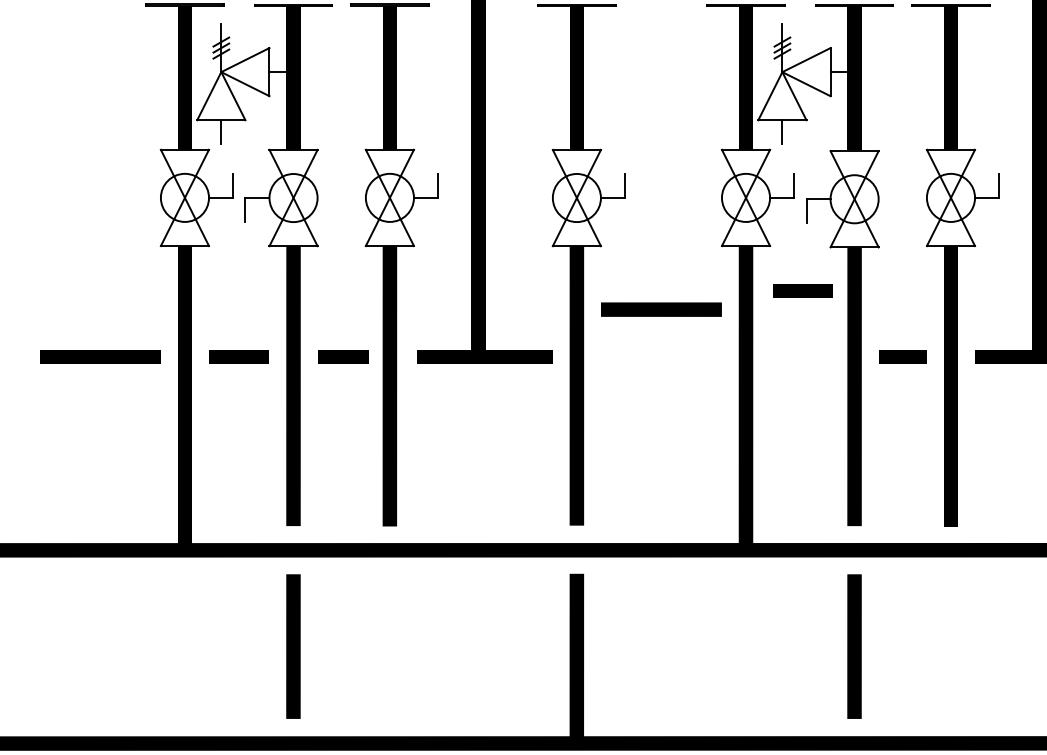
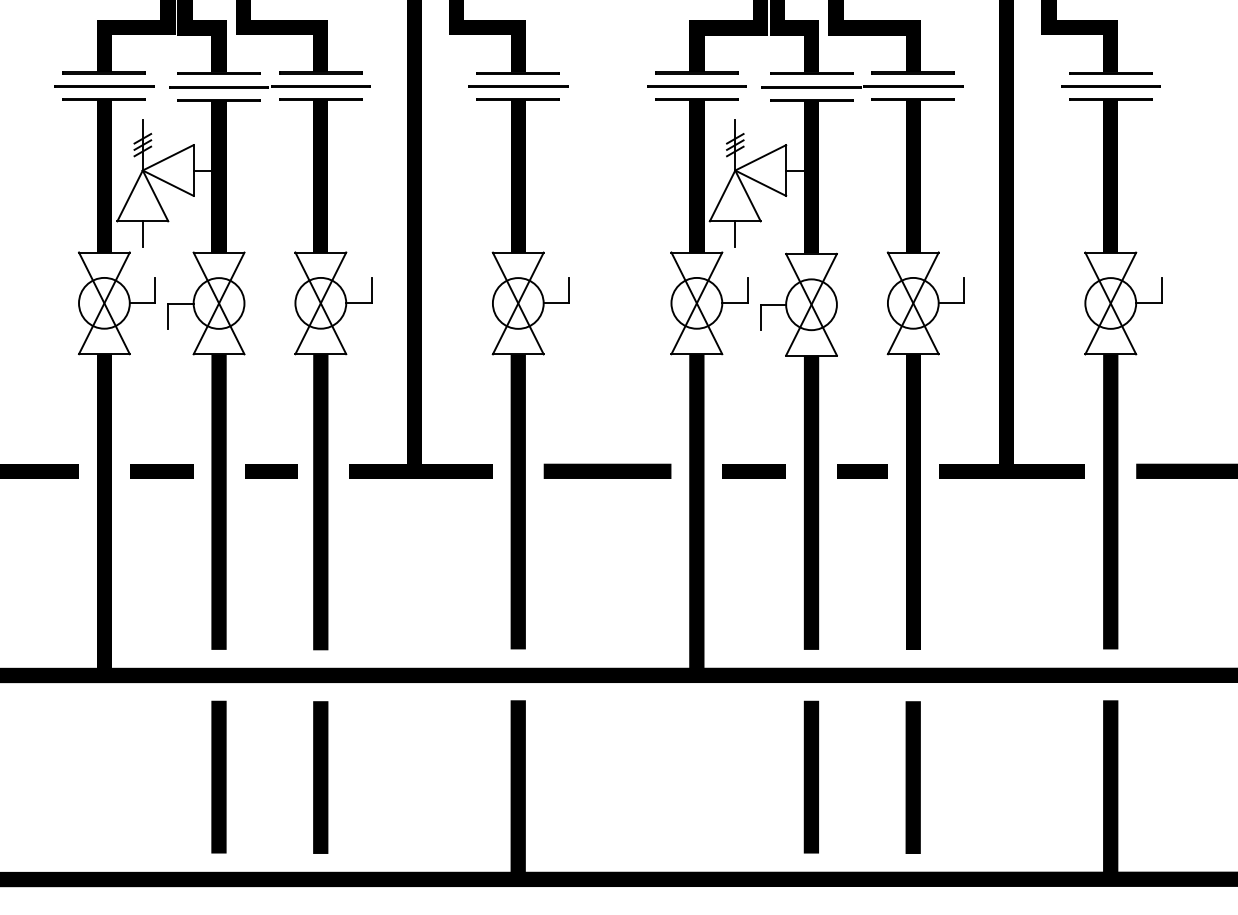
line: (802, 290) -> (753, 471), moved
line: (661, 308) -> (607, 470), moved
line: (389, 646) -> (320, 777), added
line: (950, 646) -> (912, 777), added

